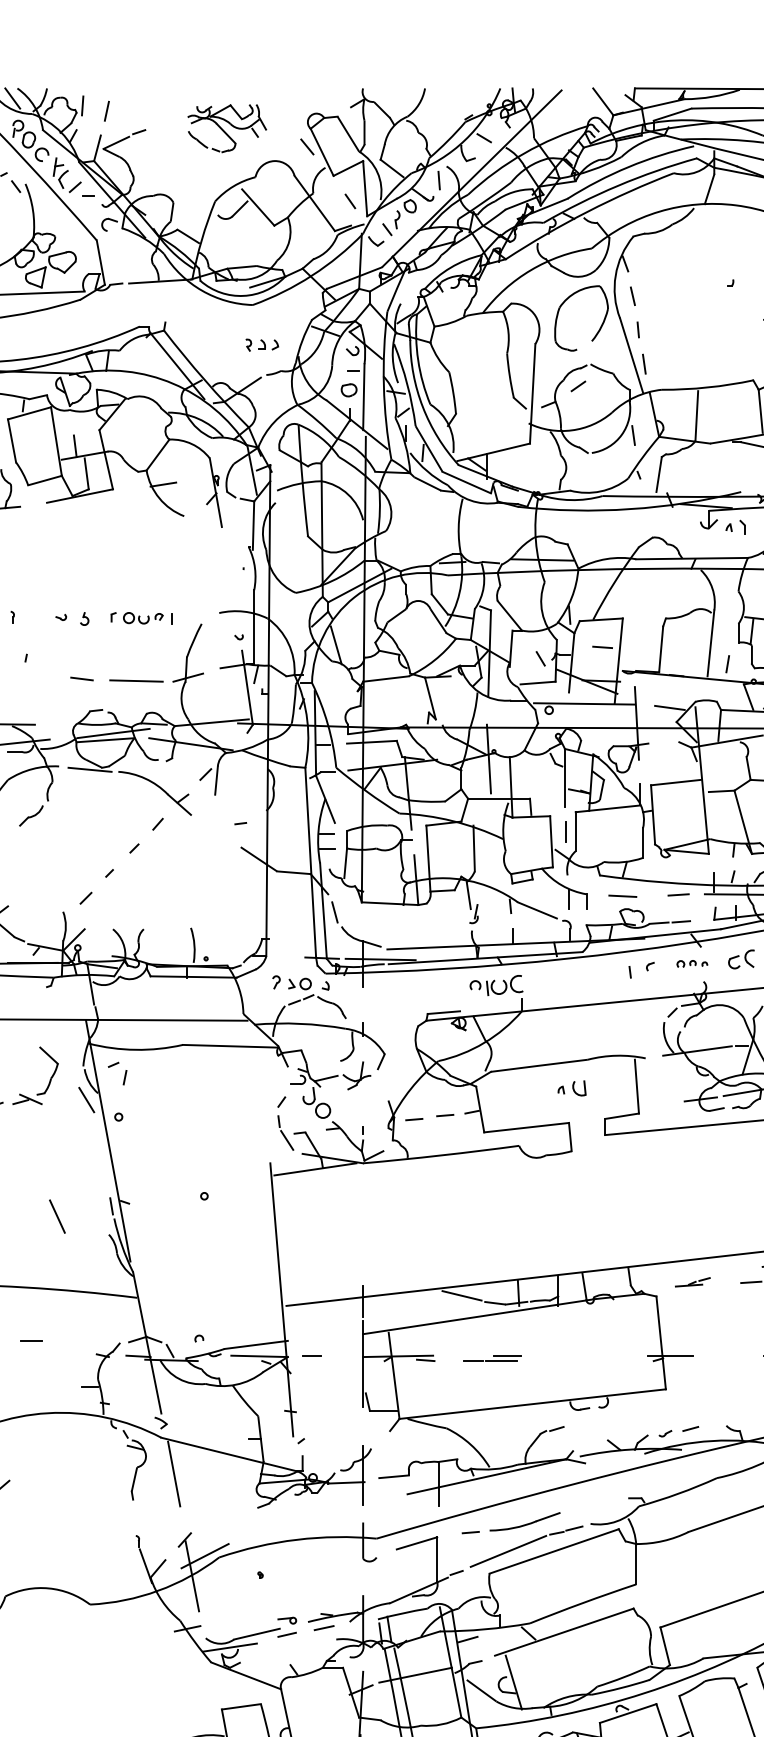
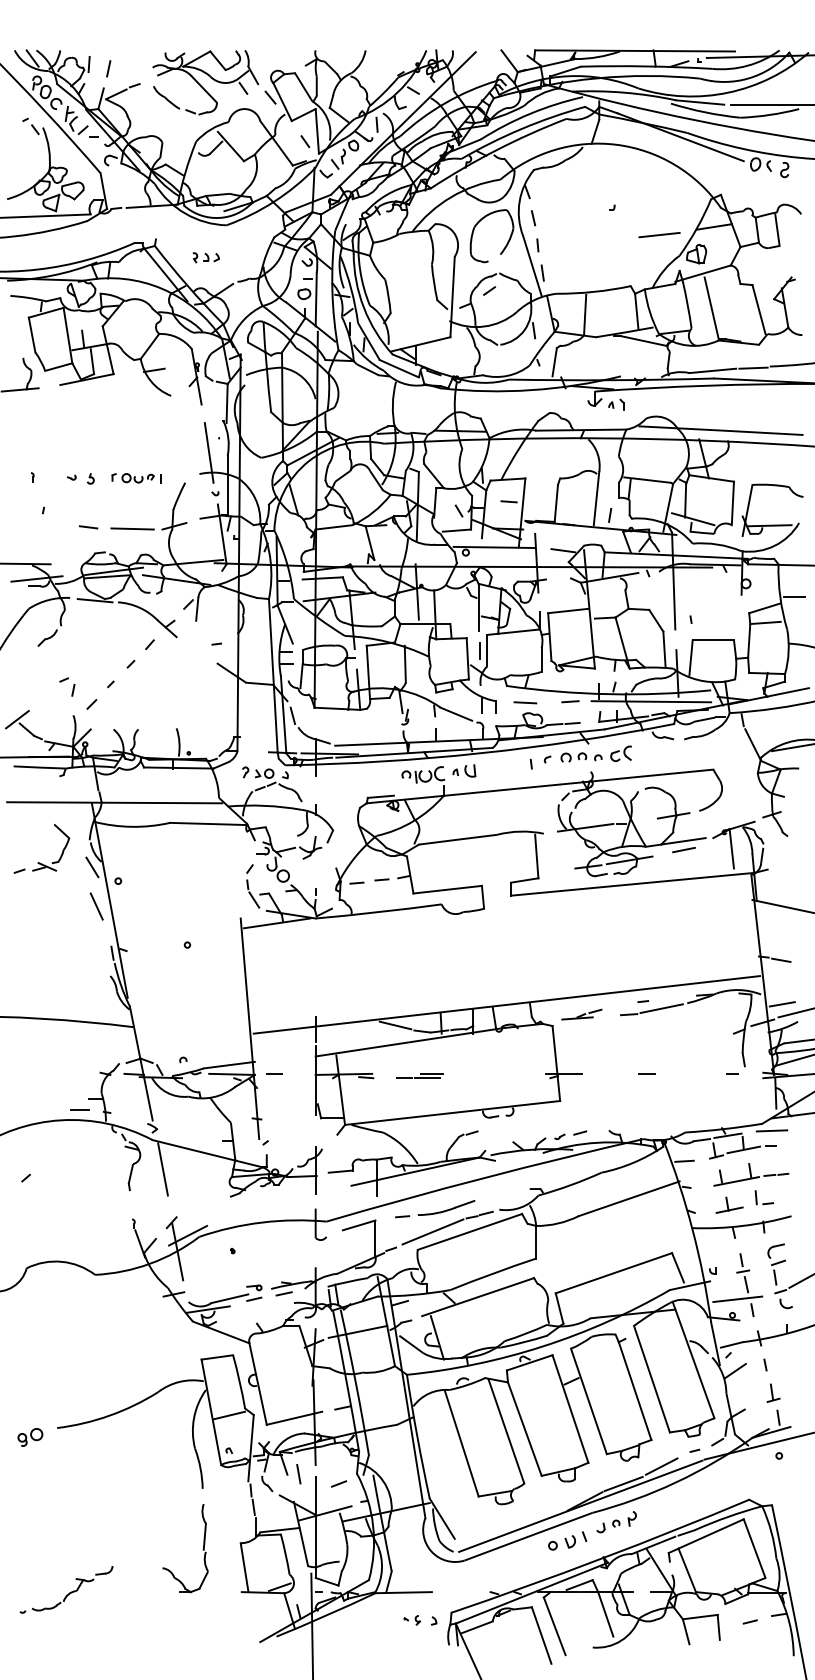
part: (226, 128) -> (205, 82), size x1.67
part: (261, 344) -> (205, 257), moved
line: (230, 586) -> (208, 452), added
part: (692, 963) -> (581, 757), size x1.67
part: (117, 1072) -> (67, 686), moved
part: (572, 1087) -> (464, 770), moved
line: (57, 1216) -> (96, 906), moved
part: (692, 1282) -> (581, 1014), size x1.43
line: (31, 1340) -> (79, 1109), moved

